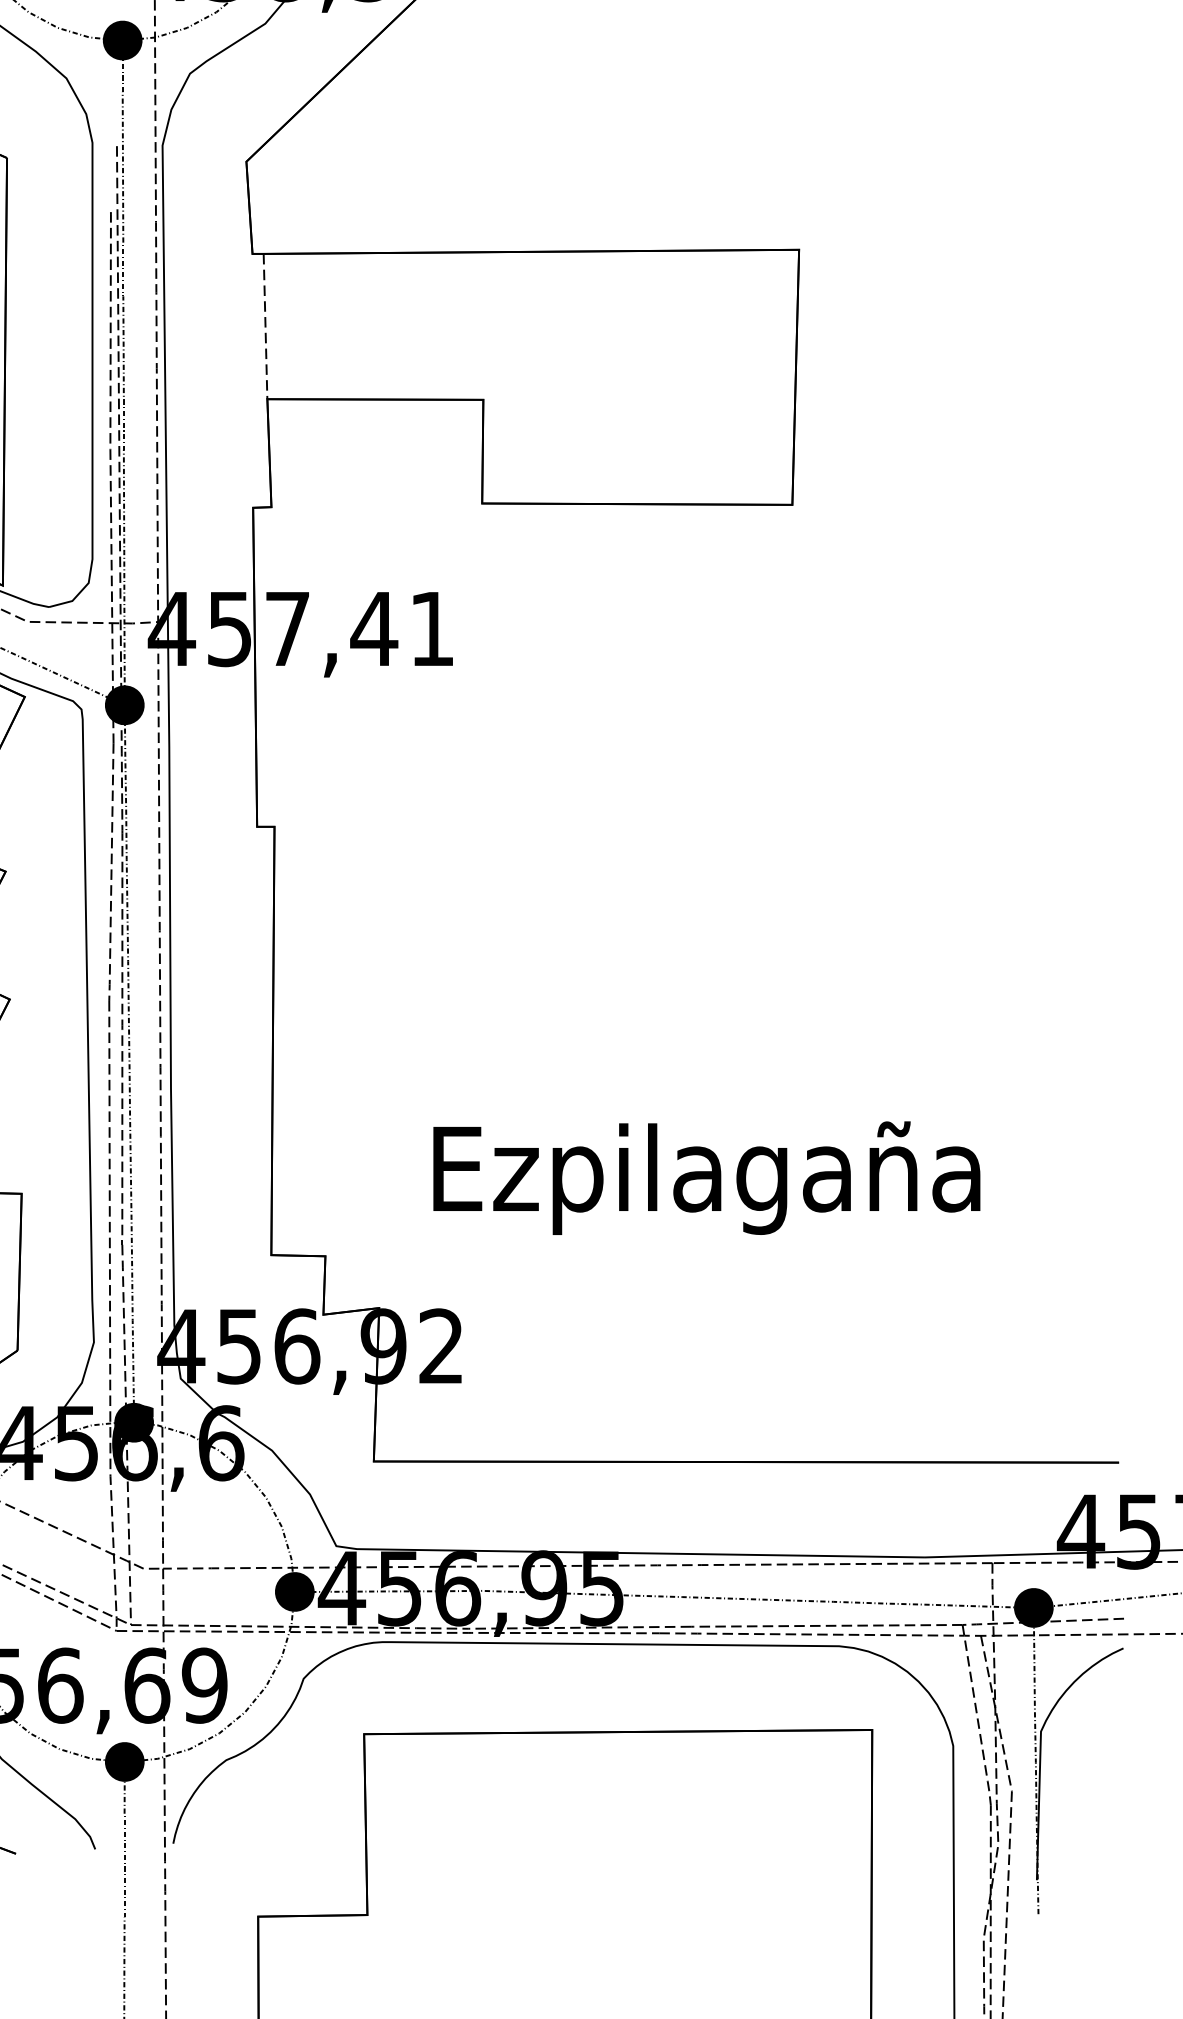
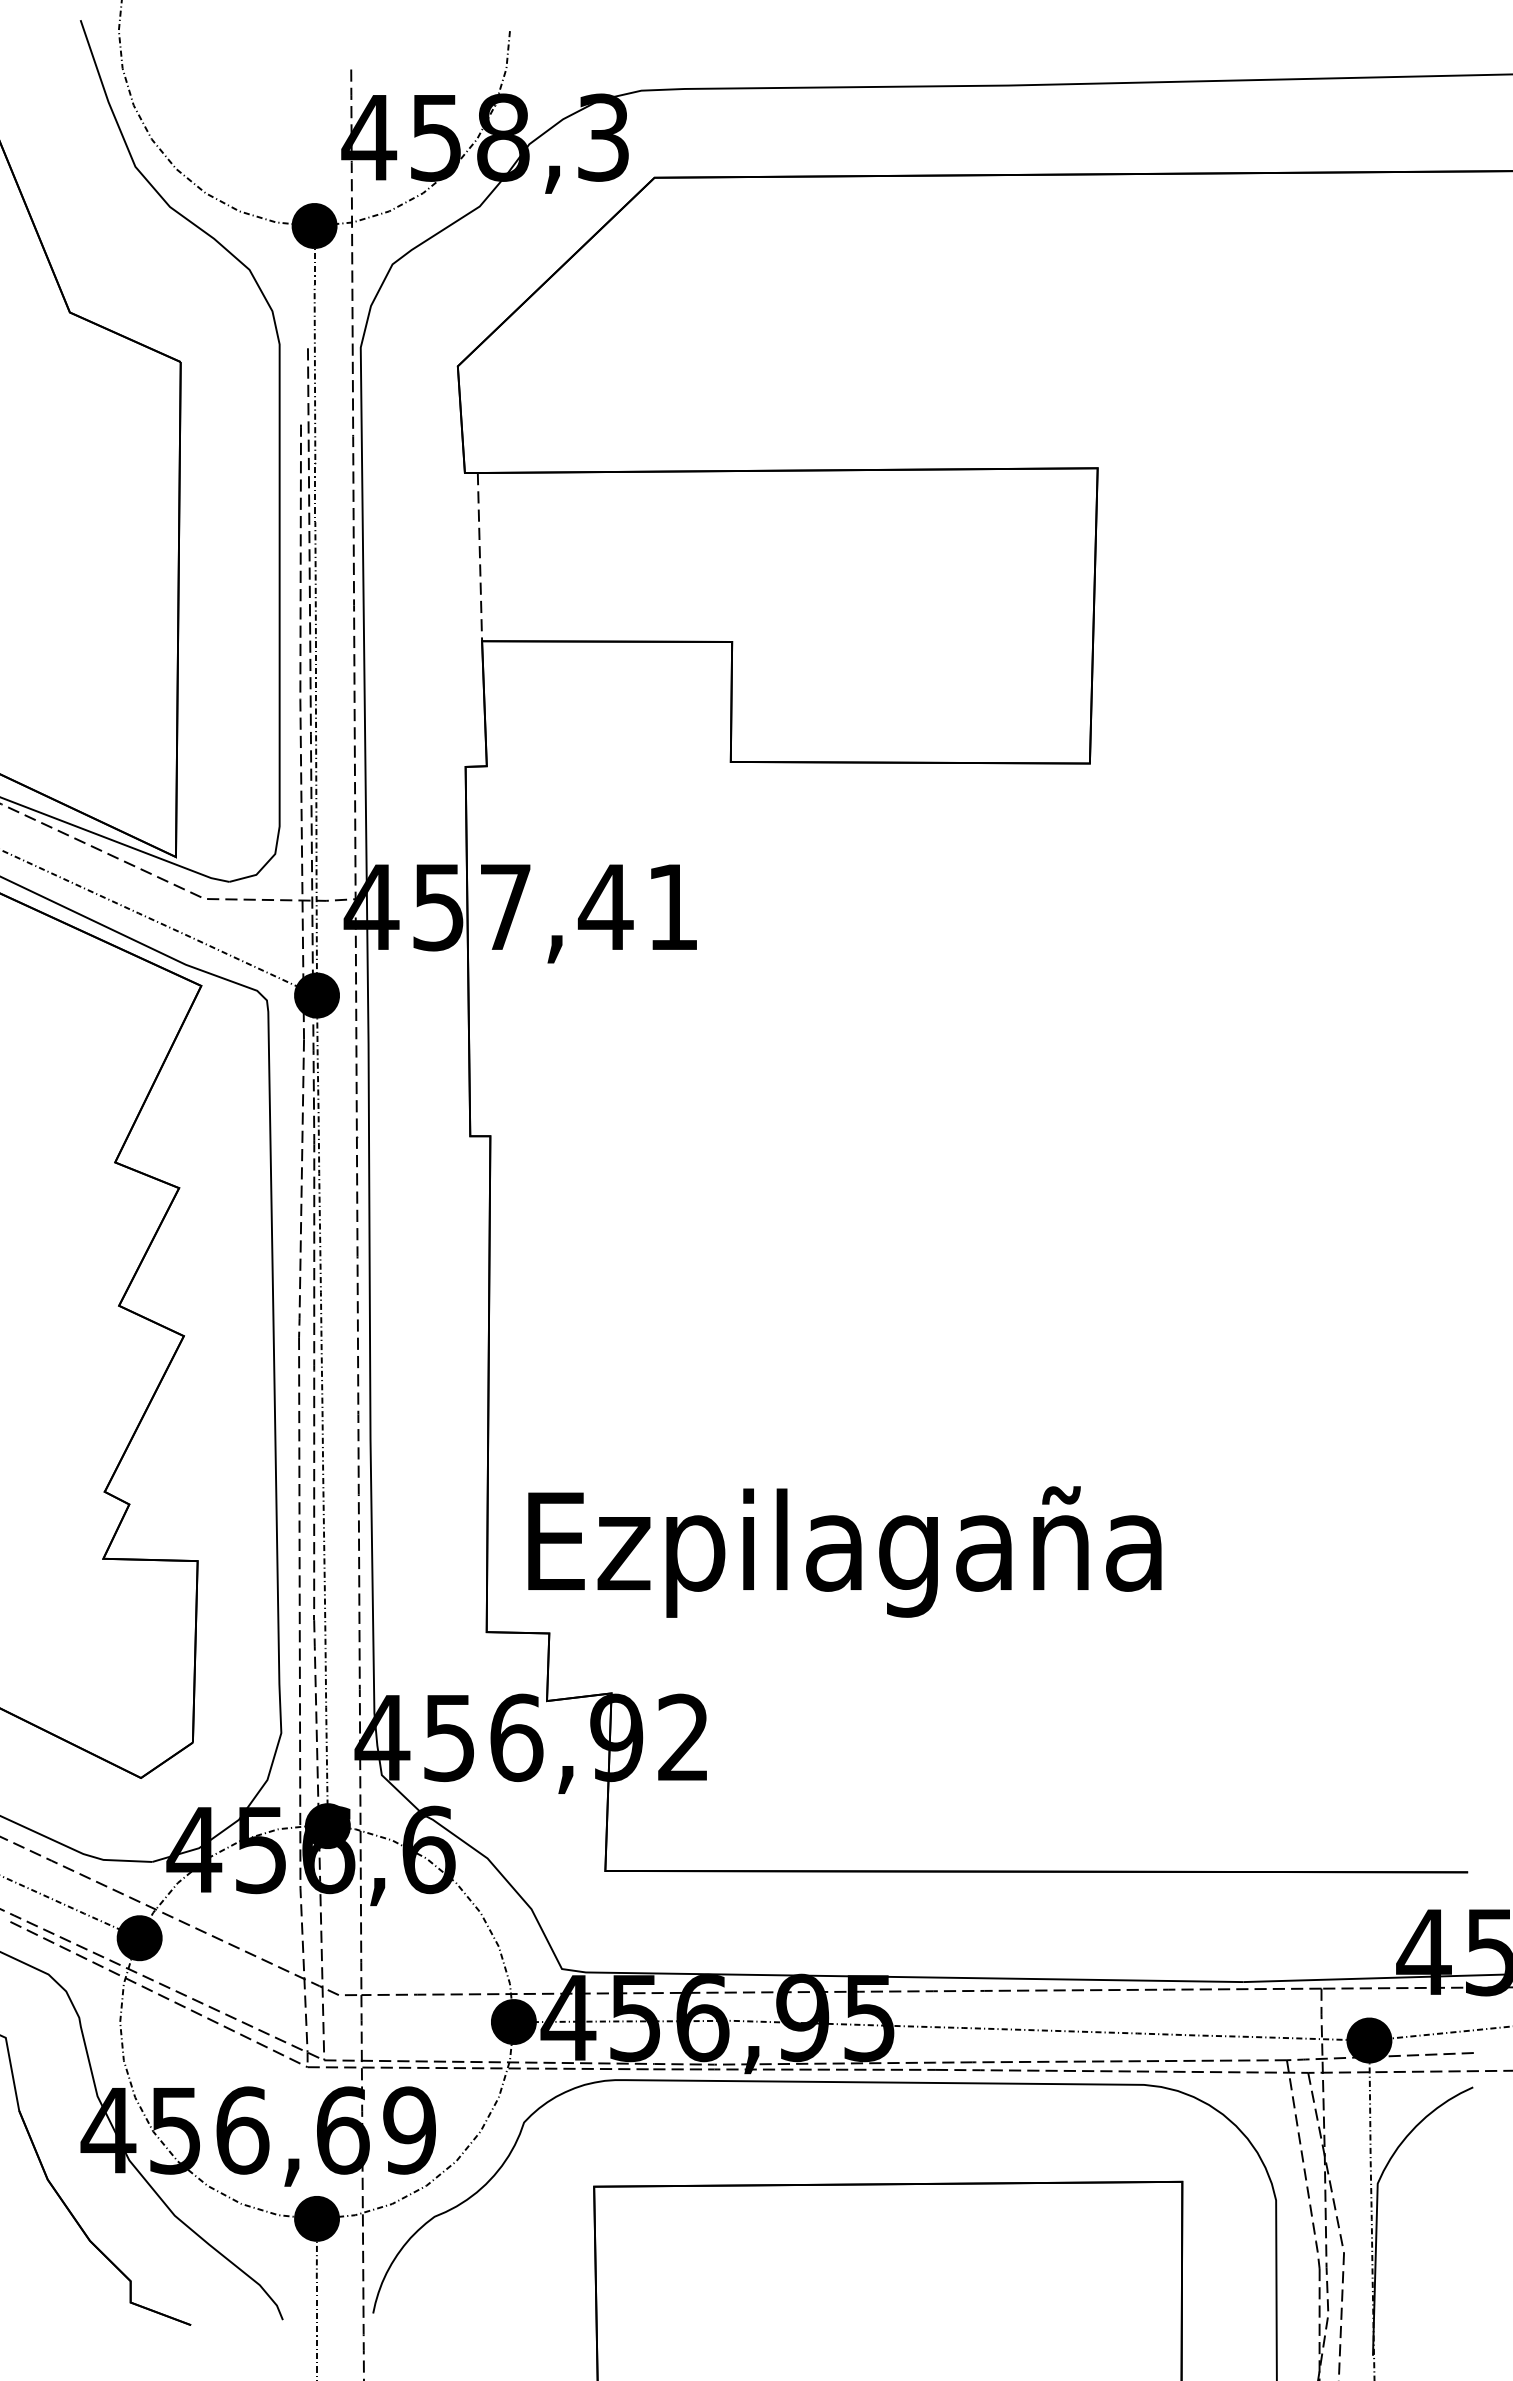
text: (706, 1177) -> (844, 1551), moved

